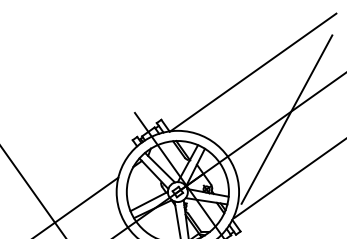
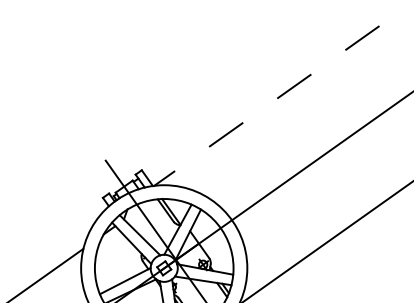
line: (252, 73) -> (265, 107), solid -> dashed
line: (286, 119) -> (311, 169), removed

